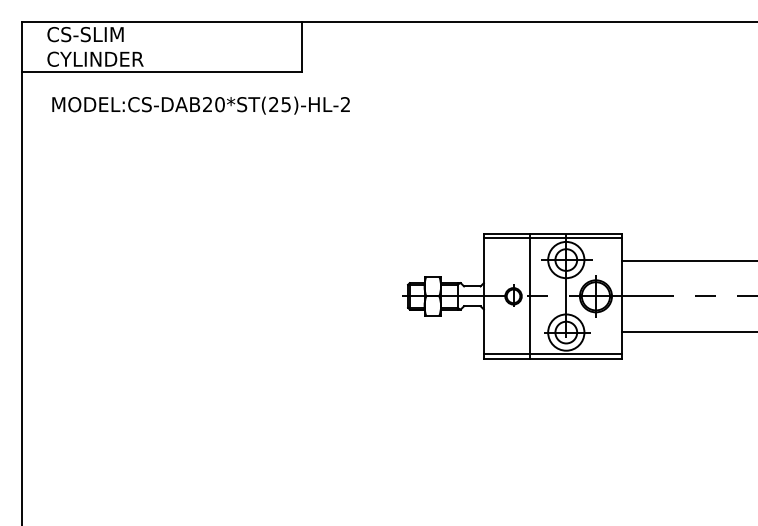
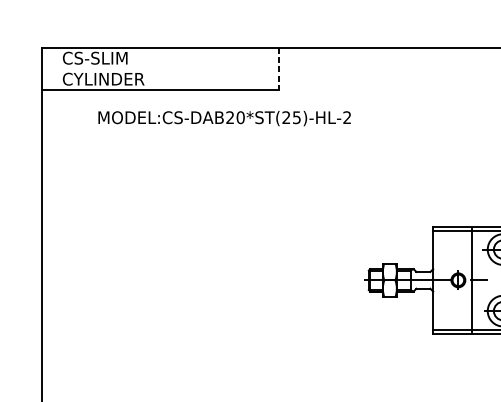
line: (302, 46) -> (279, 68), solid -> dashed
text: (200, 105) -> (224, 118), moved

